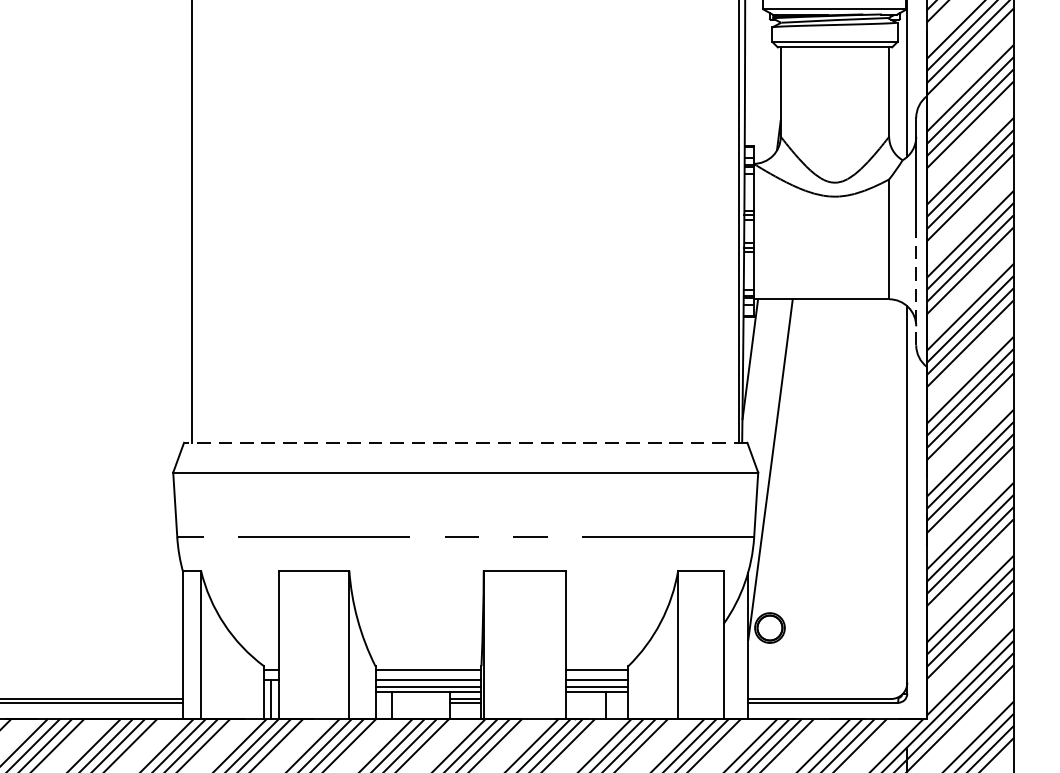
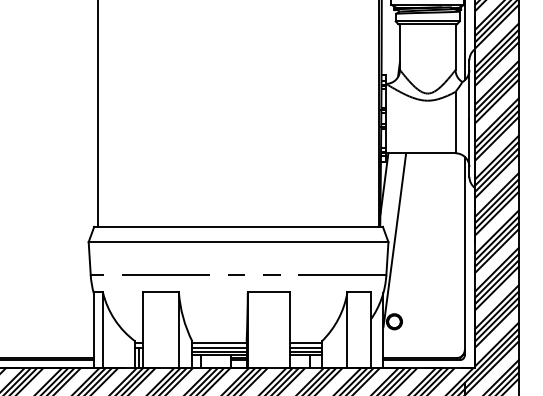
line: (916, 287) -> (469, 147), dashed -> solid
line: (465, 442) -> (238, 226), dashed -> solid

